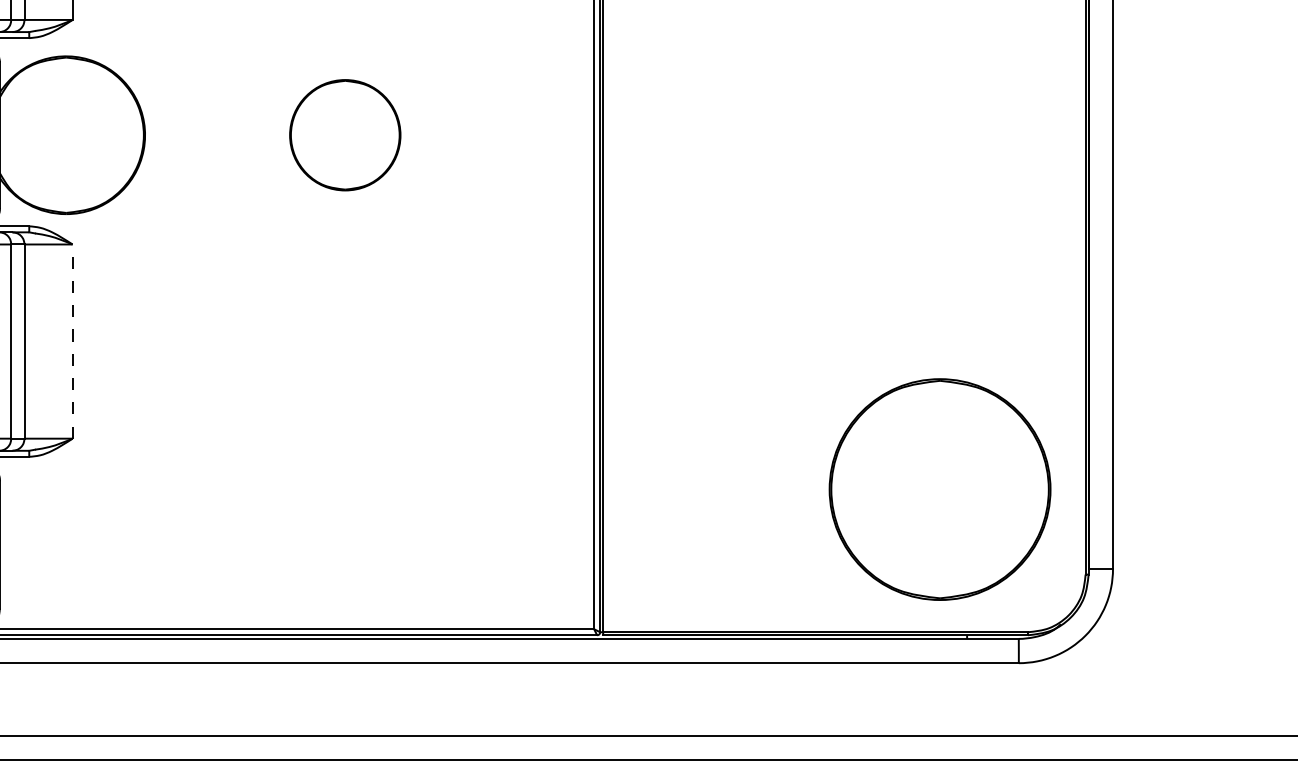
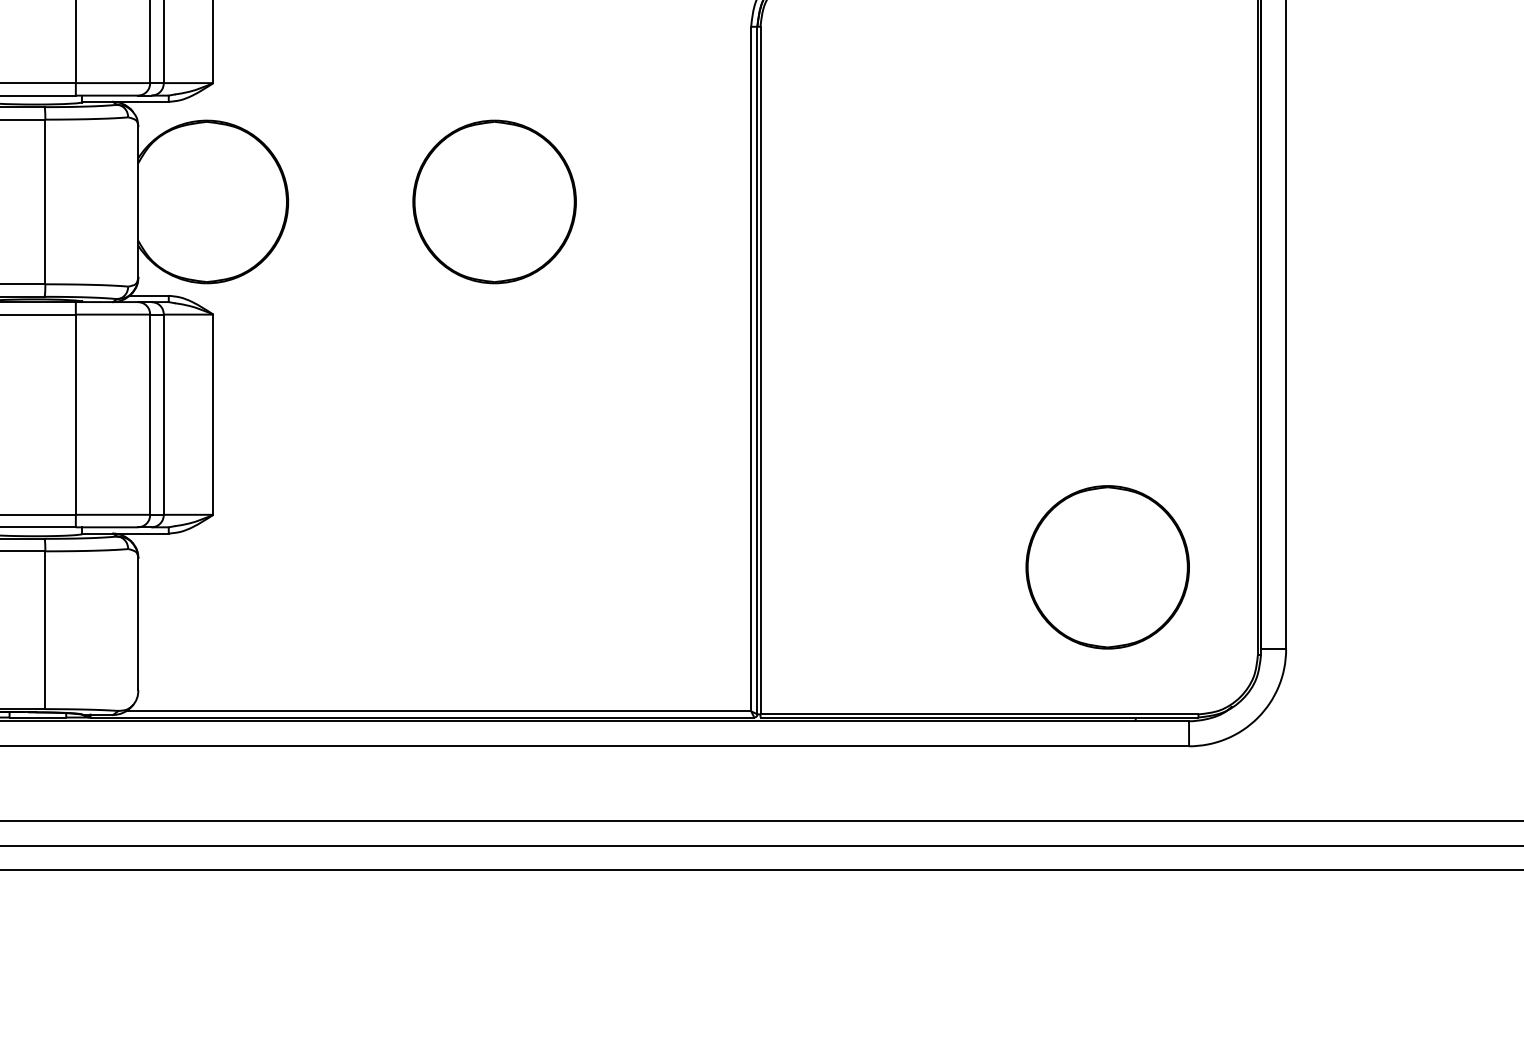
part: (345, 134) -> (494, 201), size x1.43
line: (72, 341) -> (213, 414), dashed -> solid
part: (939, 489) -> (1107, 567), size x0.71

